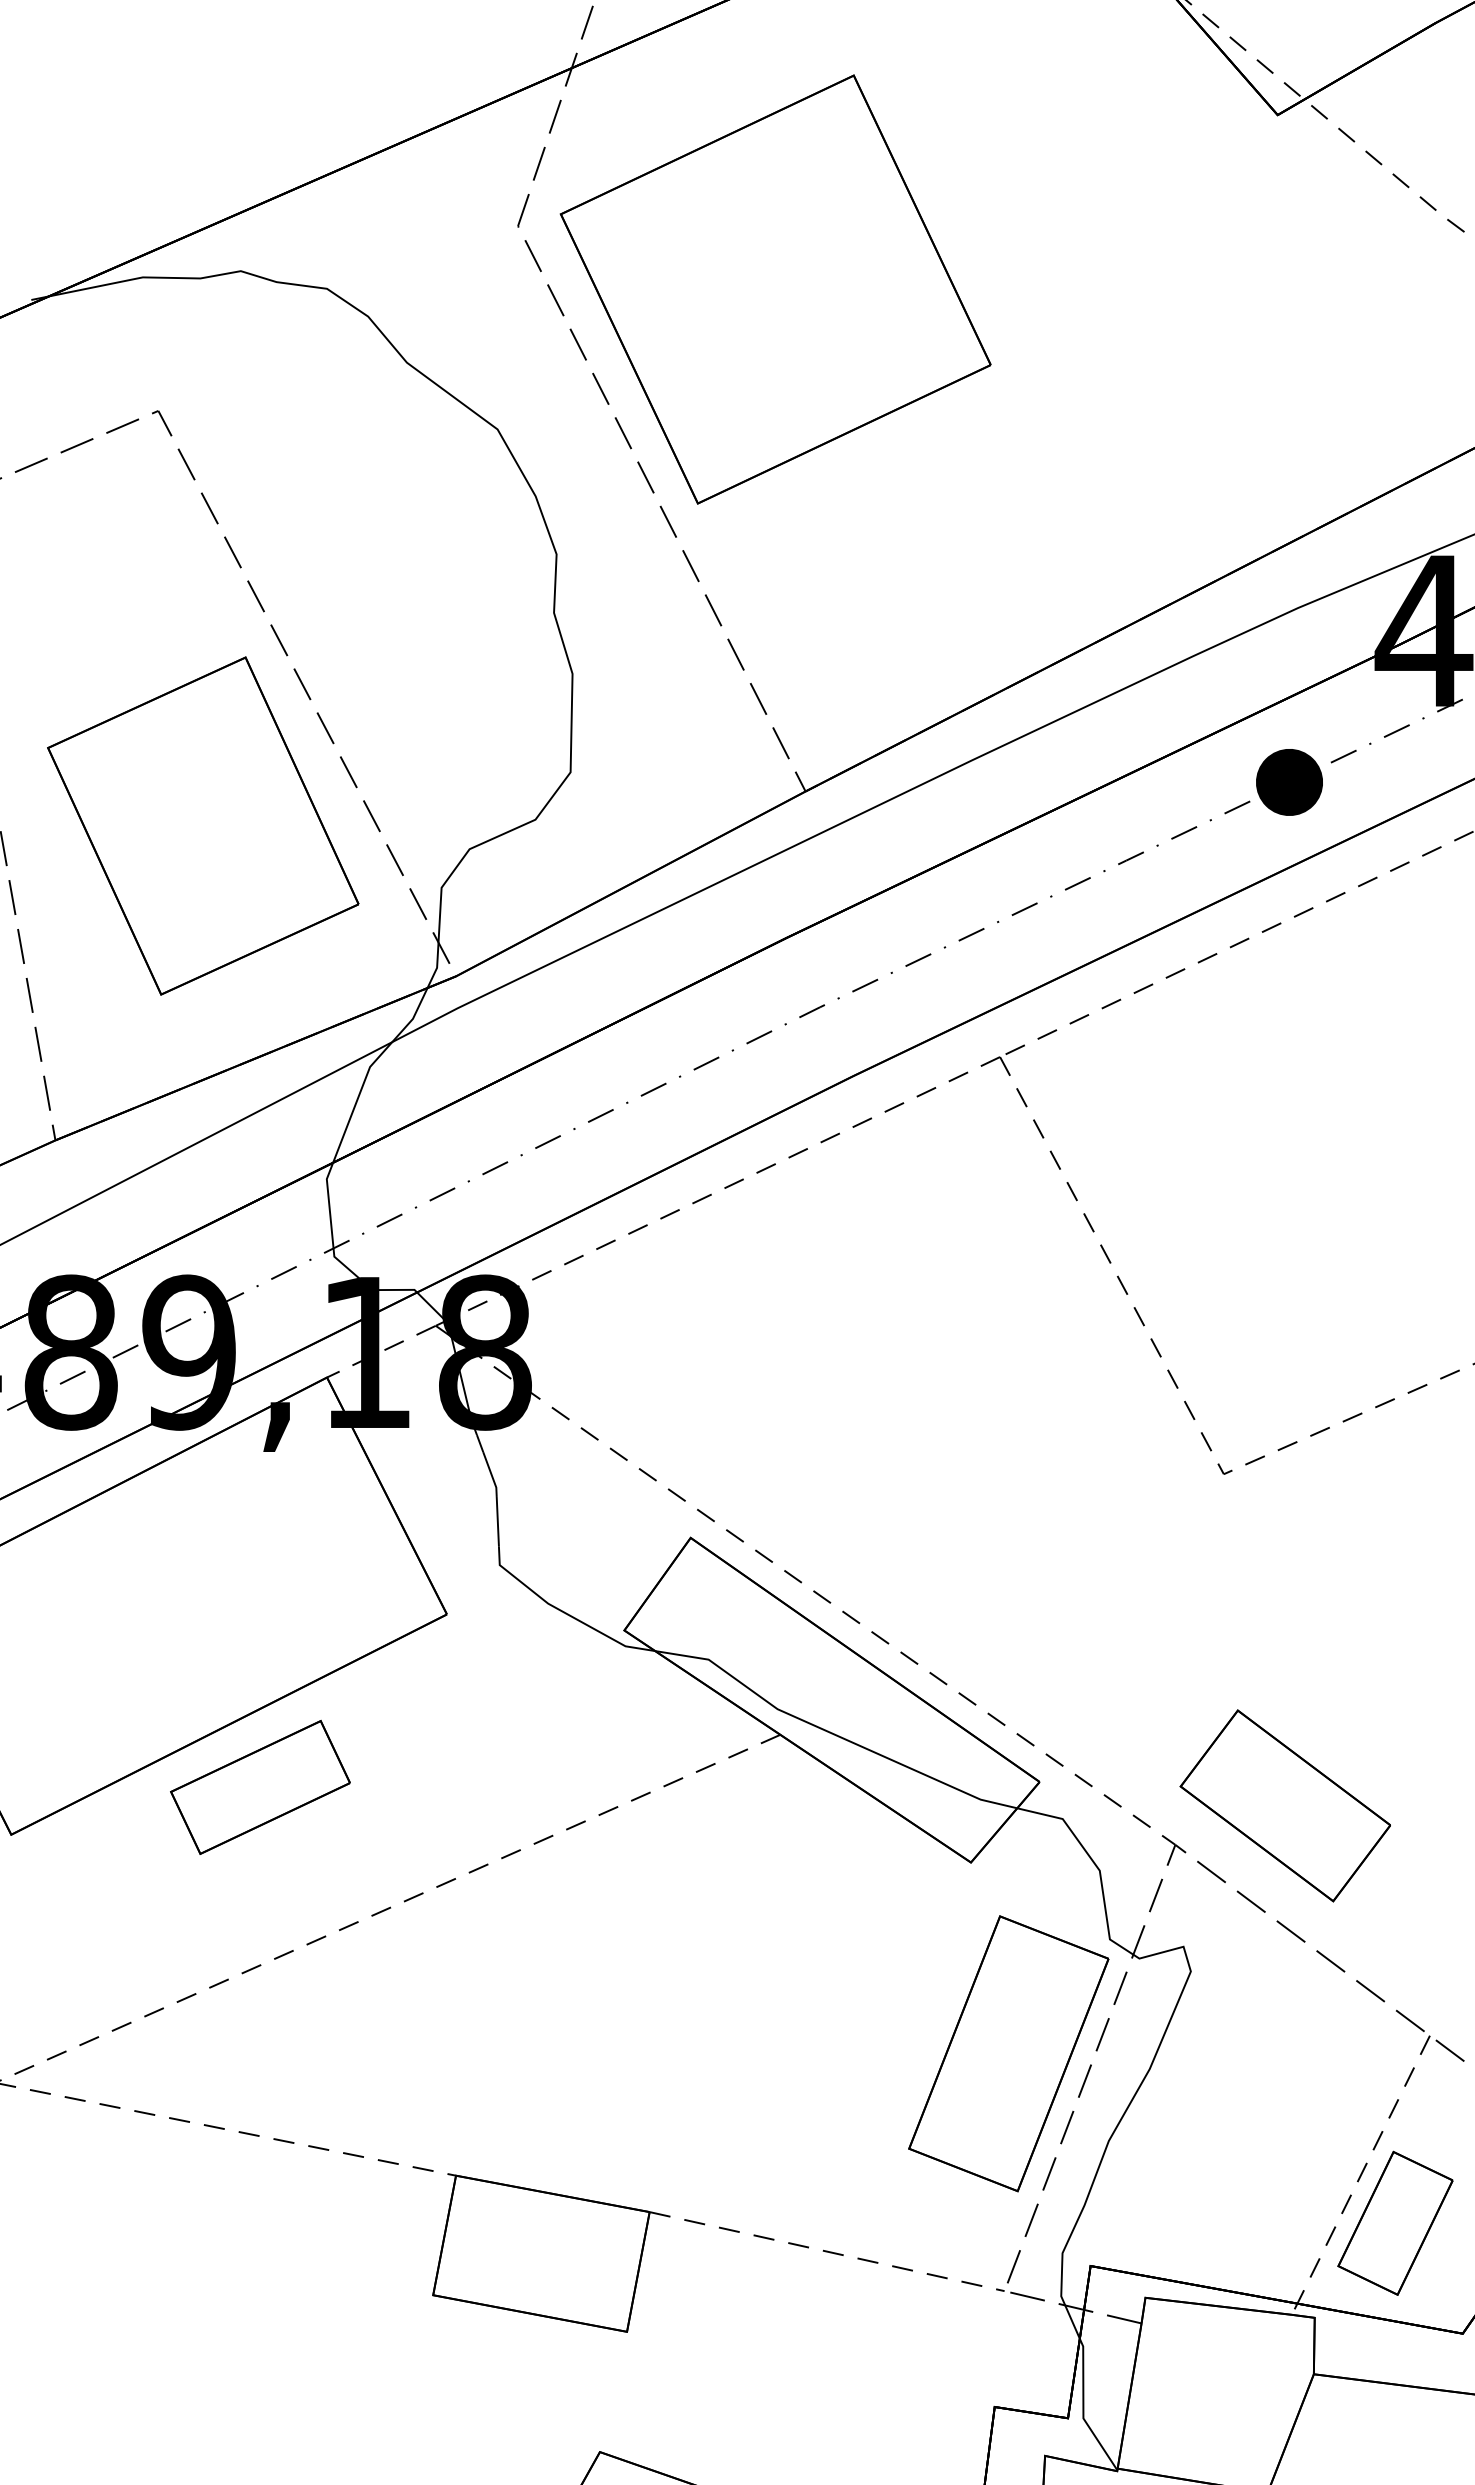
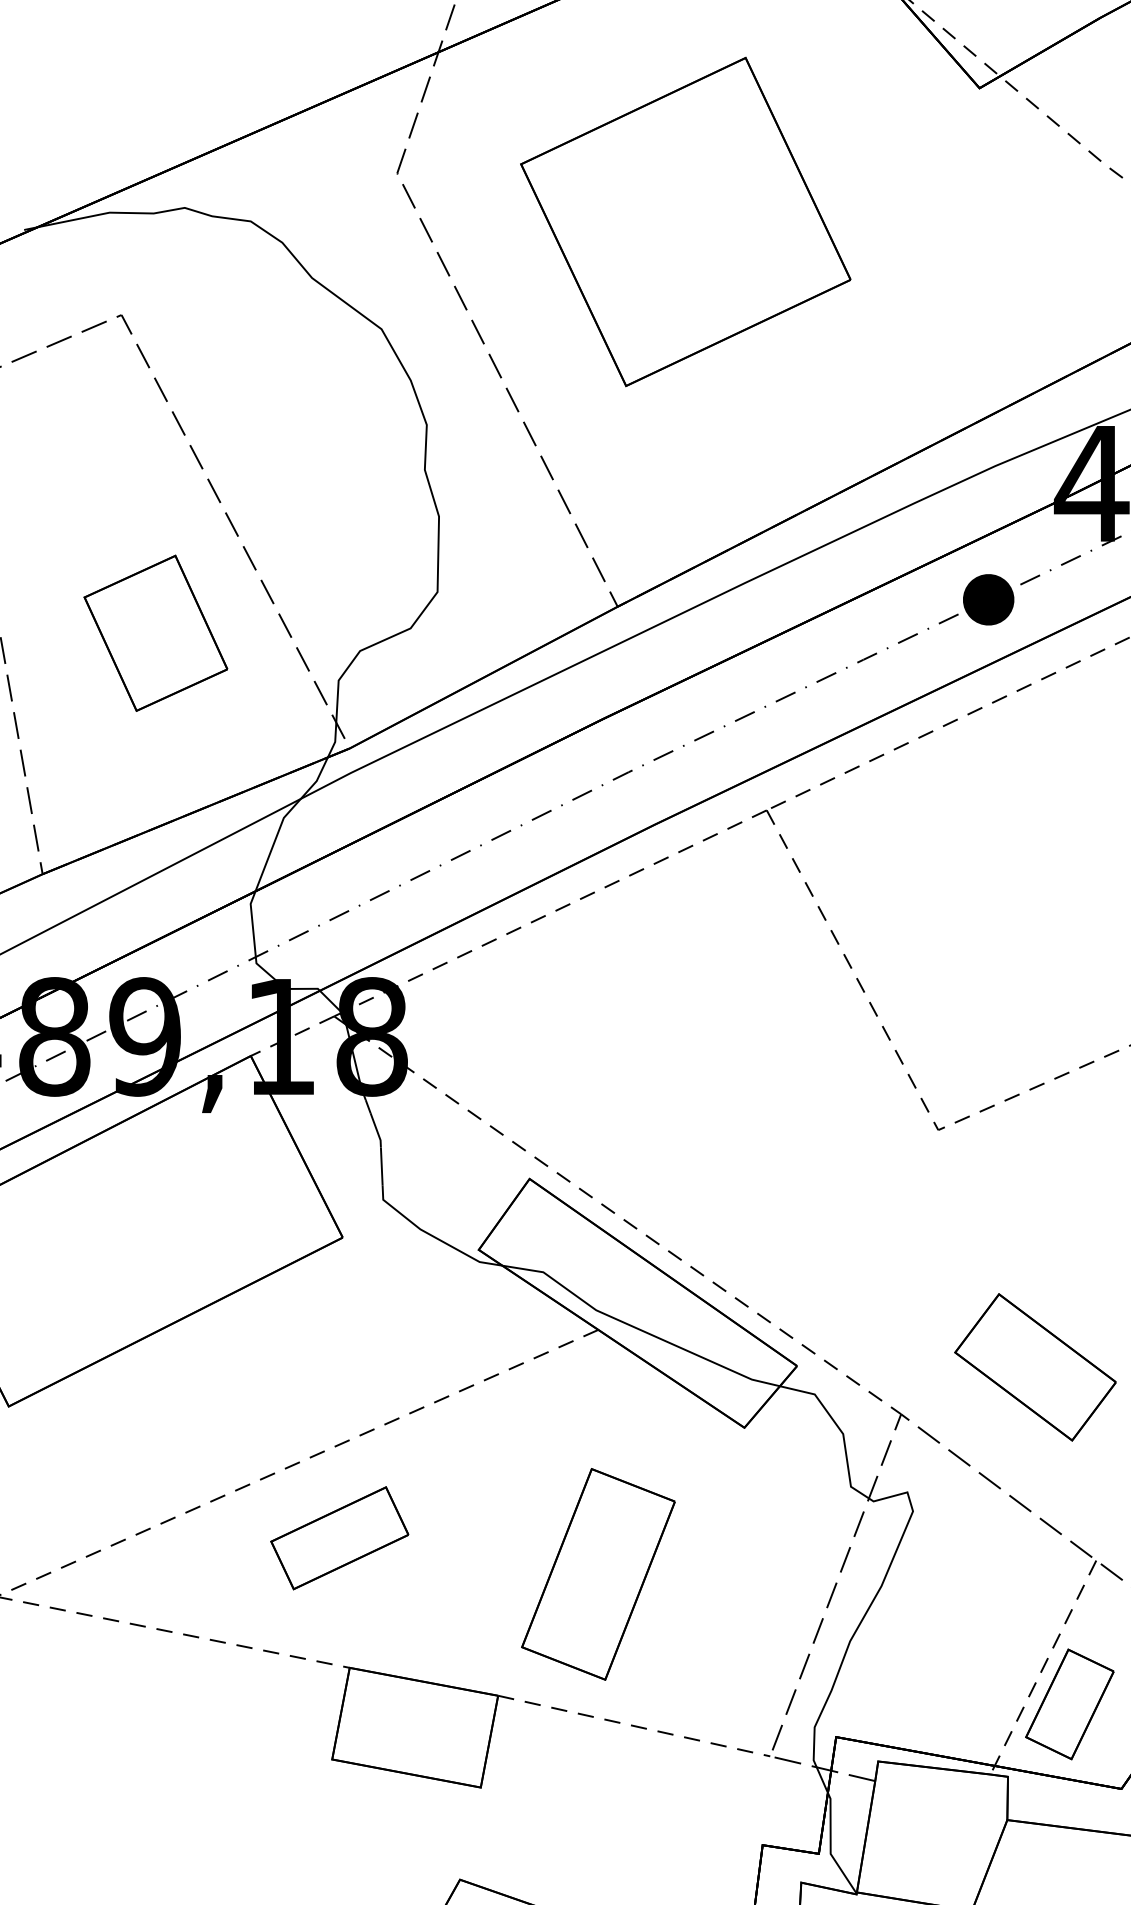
part: (775, 288) -> (685, 221), moved
part: (202, 826) -> (155, 633), size x0.6
part: (260, 1787) -> (339, 1538), moved
part: (1285, 1806) -> (1035, 1367), moved
part: (1008, 2053) -> (598, 1574), moved

